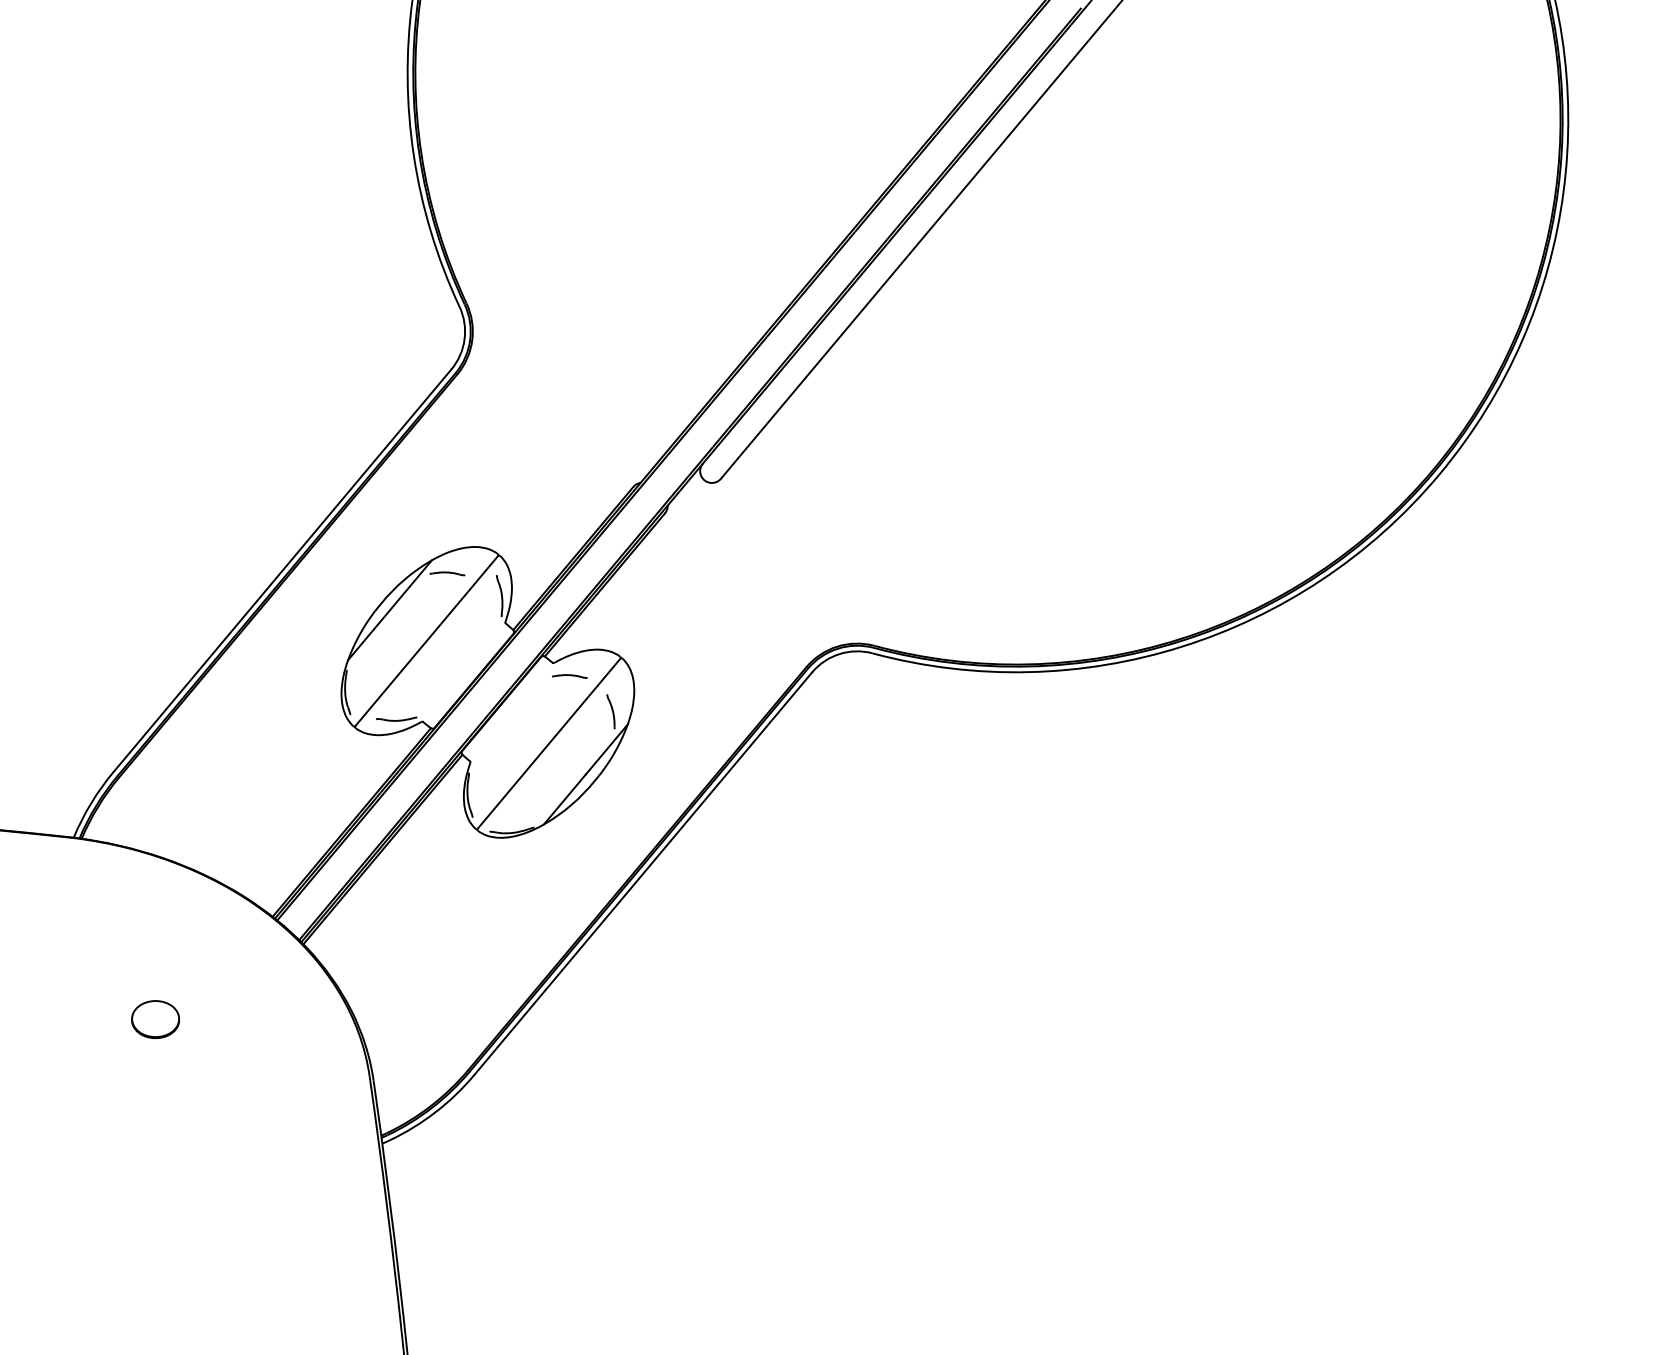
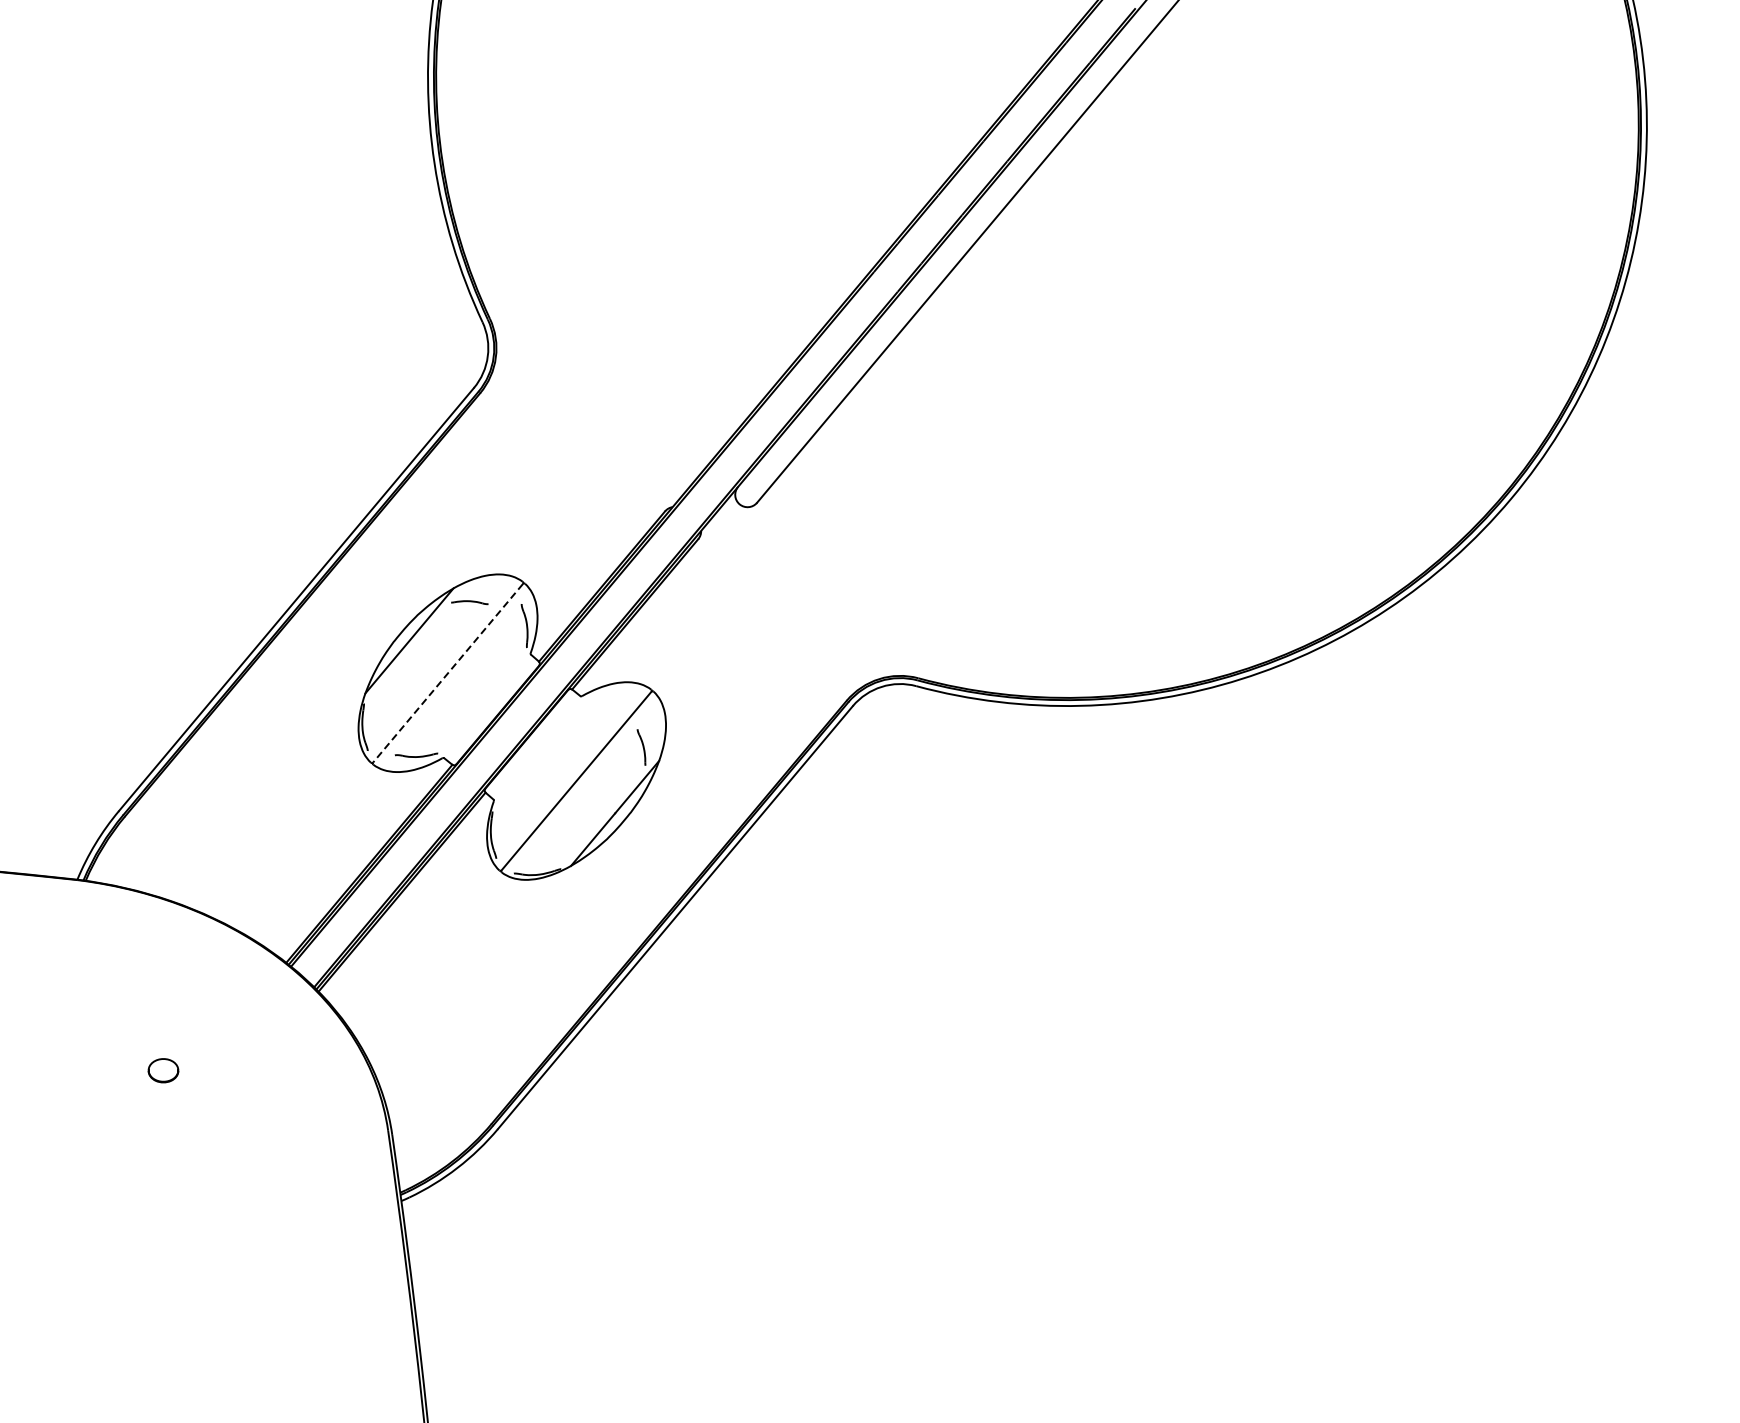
line: (426, 641) -> (447, 673), solid -> dashed
part: (569, 676) -> (597, 710), removed
part: (155, 1019) -> (163, 1070), size x0.6

